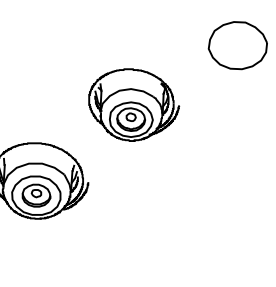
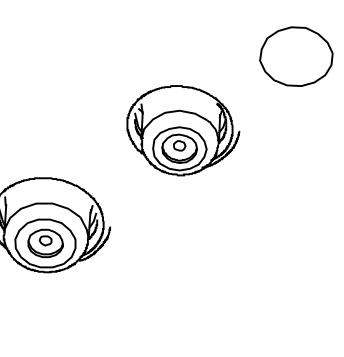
part: (134, 104) -> (183, 129), moved

